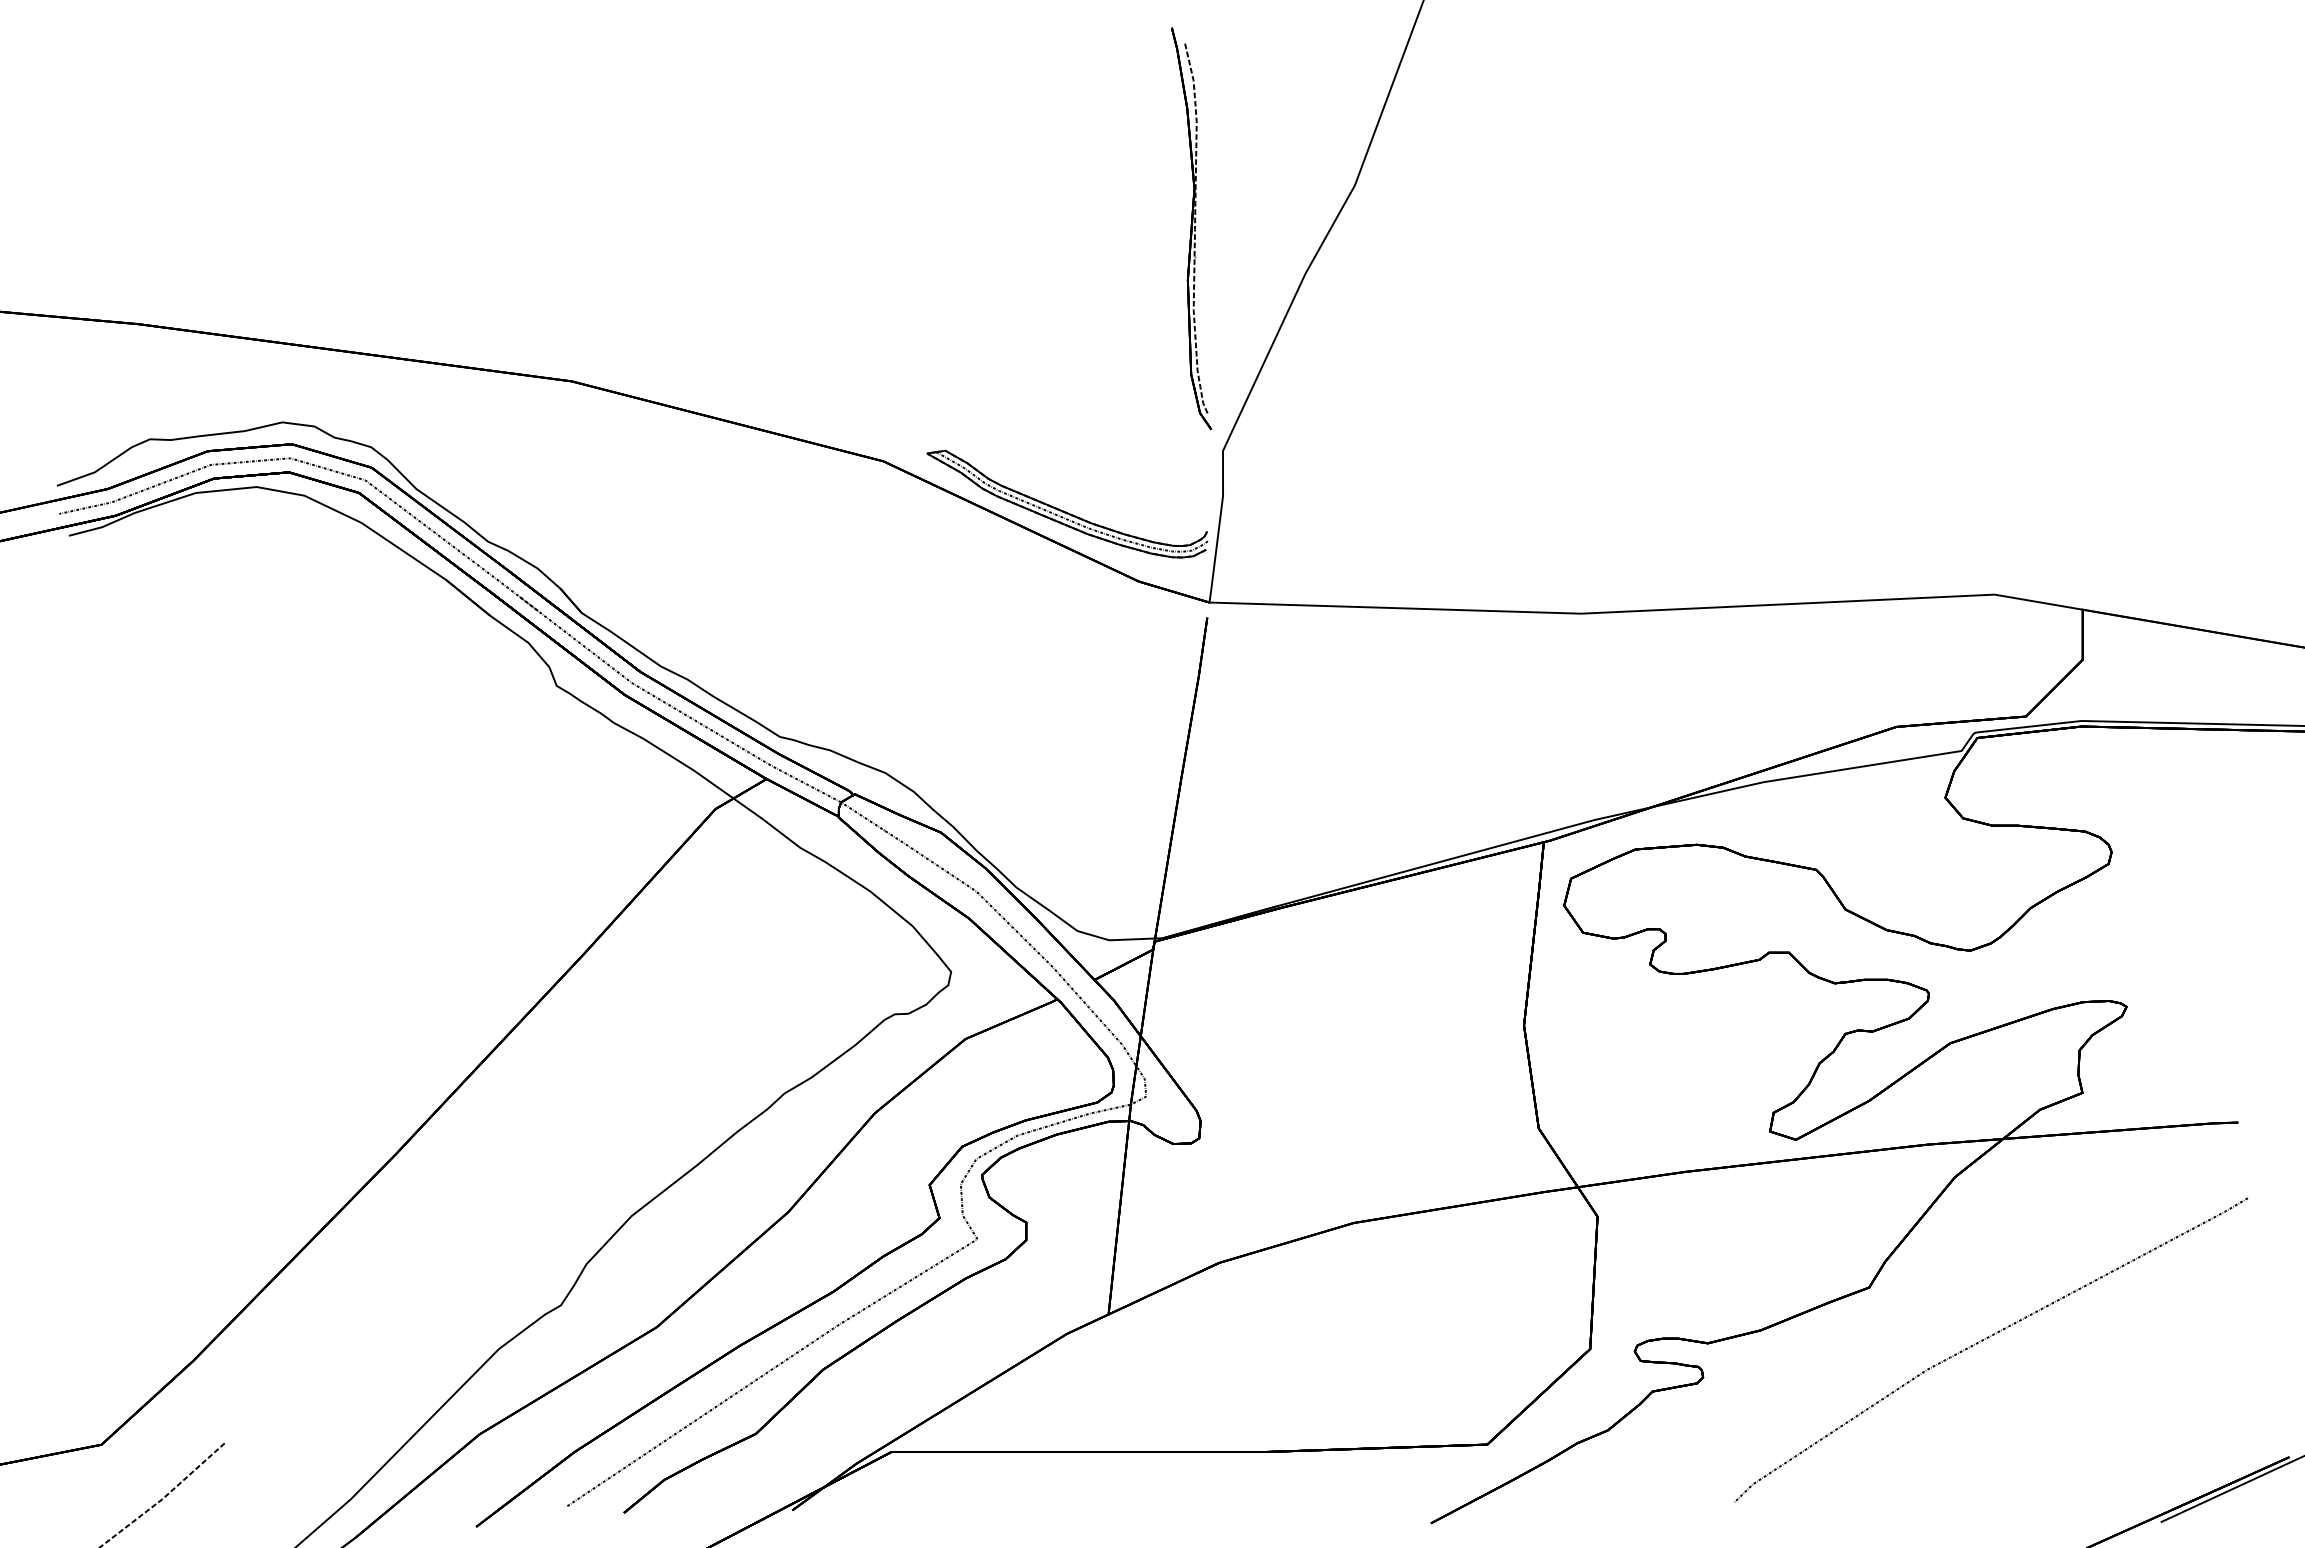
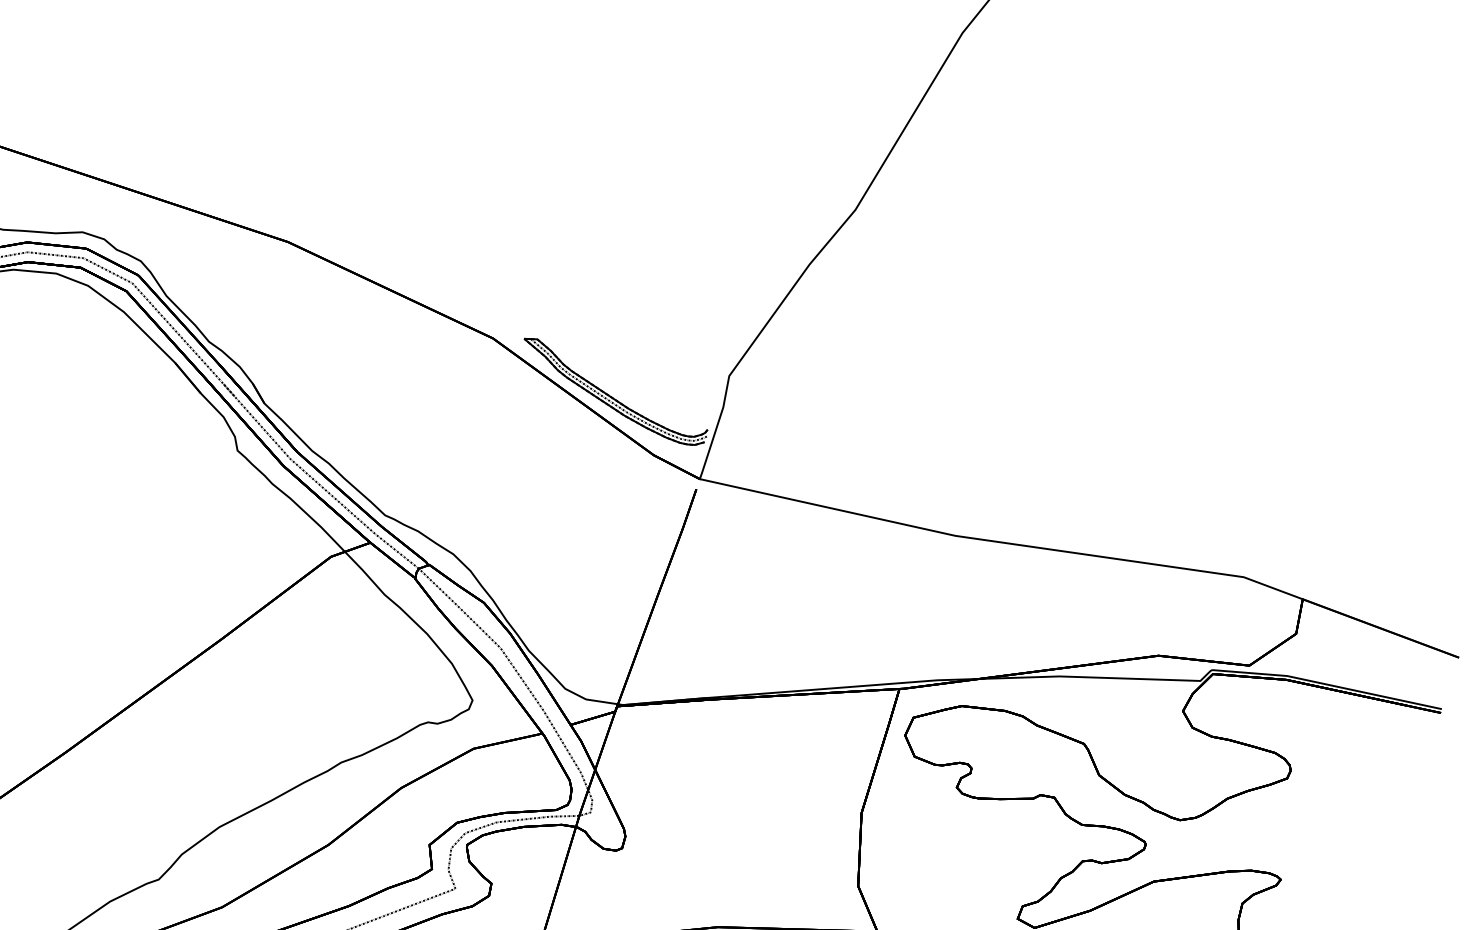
part: (1191, 228) -> (736, 218), removed

